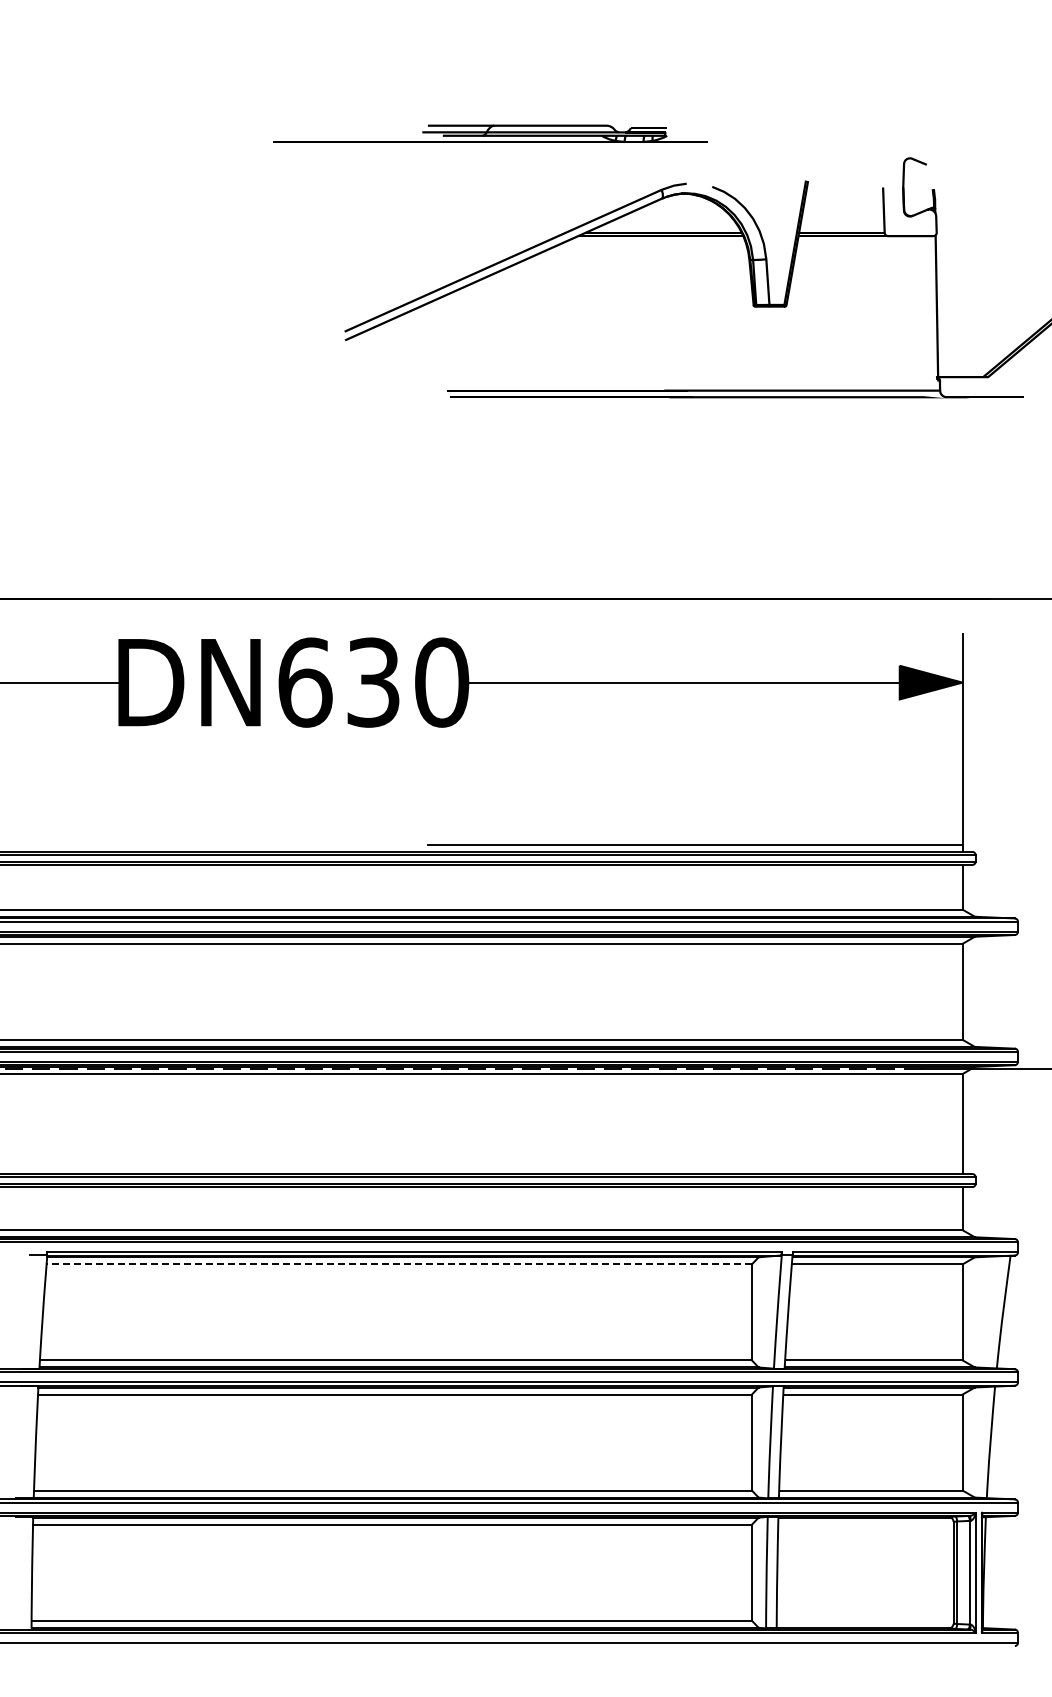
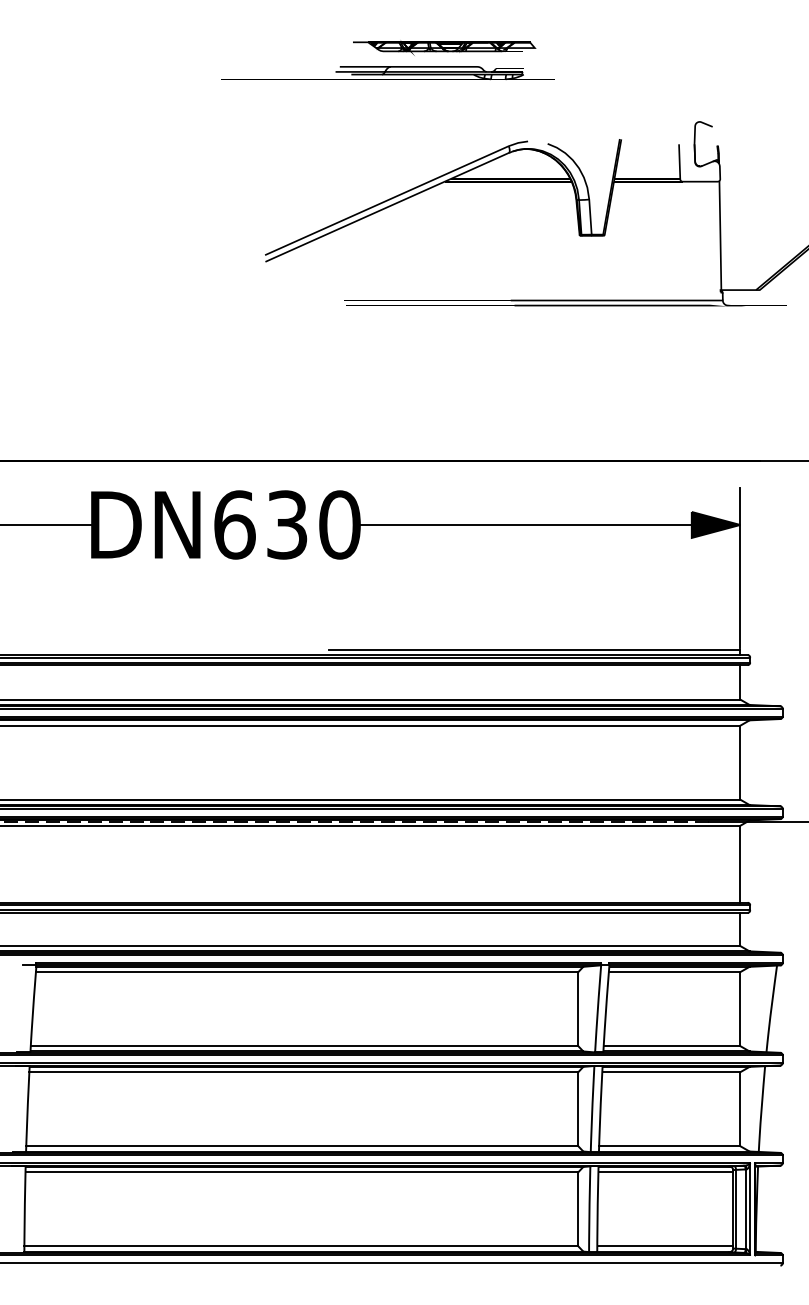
part: (578, 61) -> (444, 47), added
part: (490, 133) -> (387, 72), moved
line: (399, 1264) -> (307, 972), dashed -> solid
line: (865, 1524) -> (665, 1172), added
line: (865, 1620) -> (665, 1246), added

